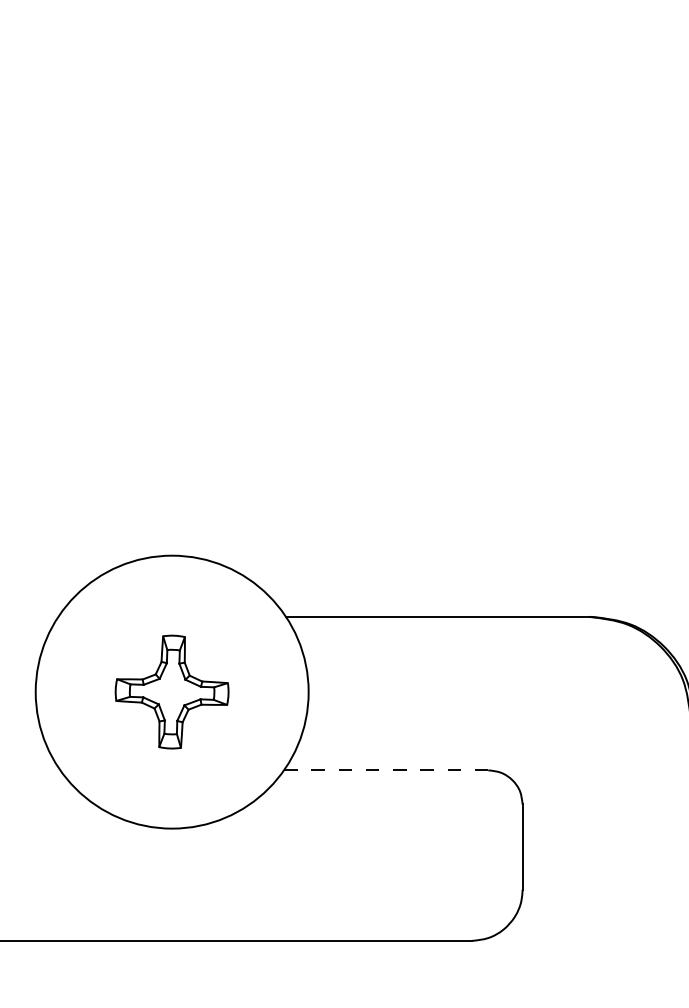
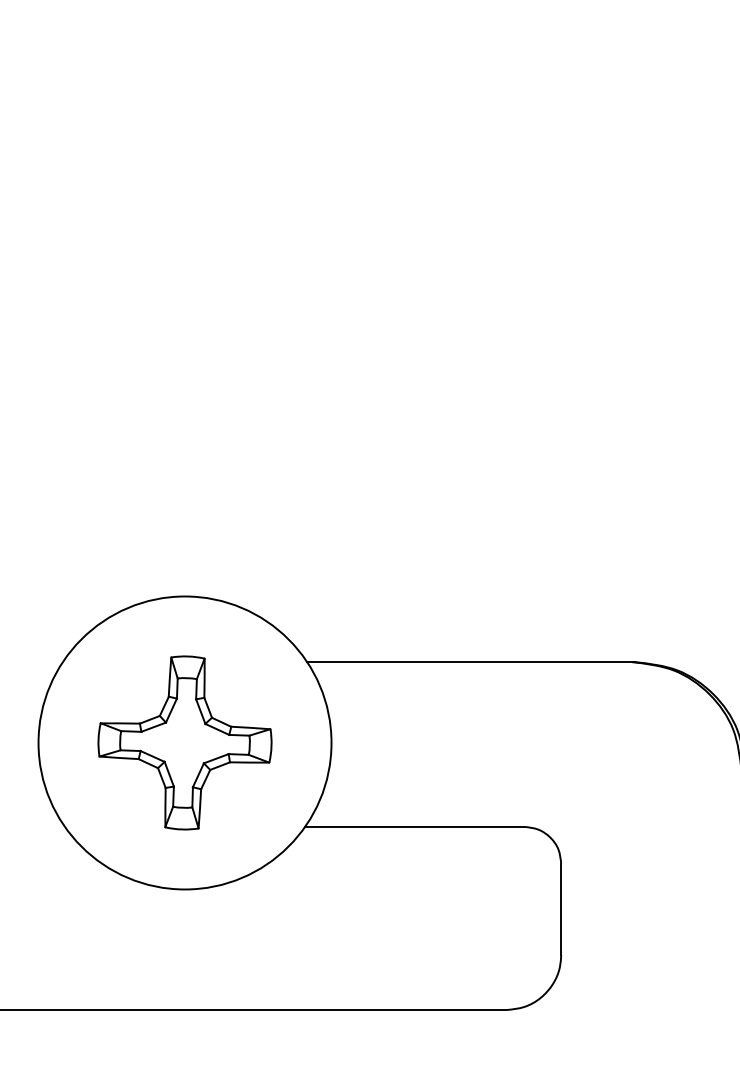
part: (171, 691) -> (184, 742), size x1.43
line: (386, 770) -> (415, 827), dashed -> solid

